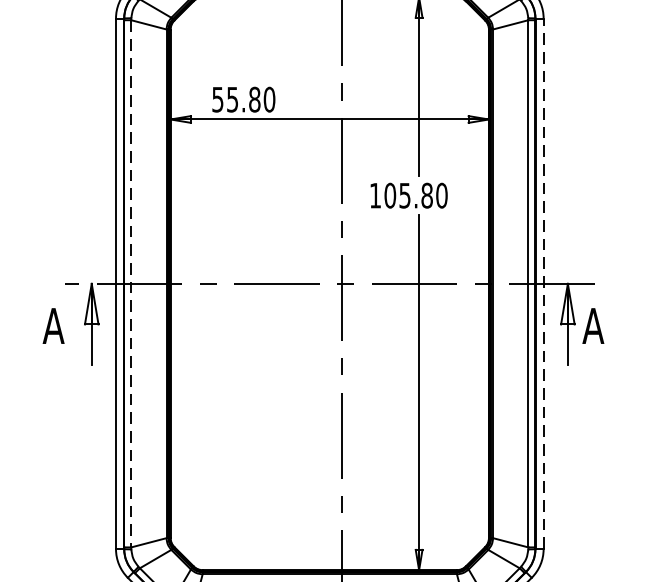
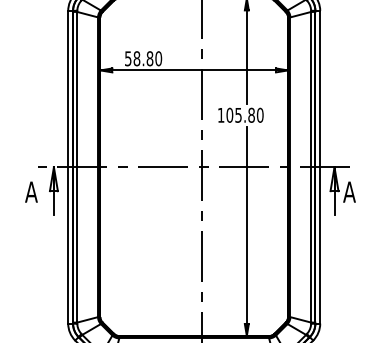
text: (231, 99) -> (136, 58), 55.80 -> 58.80
line: (544, 282) -> (320, 166), dashed -> solid
line: (131, 284) -> (77, 167), dashed -> solid

